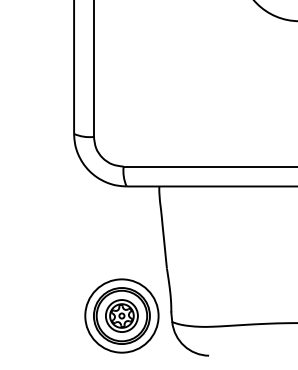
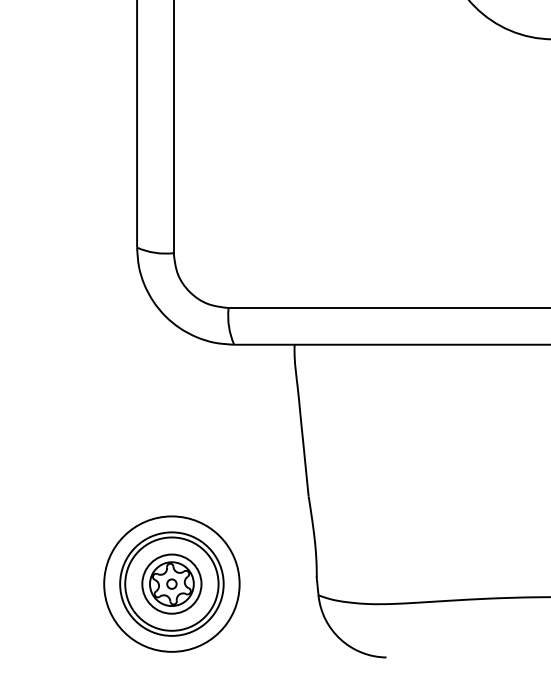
part: (121, 315) -> (171, 583), moved

